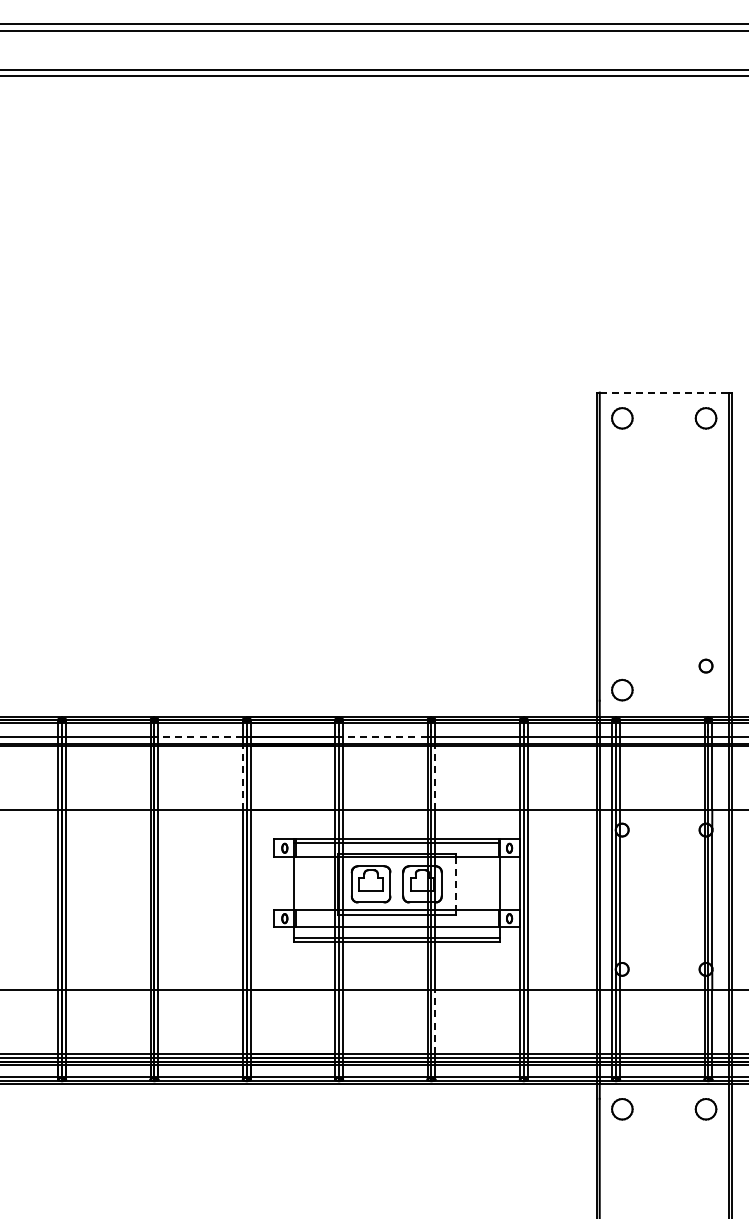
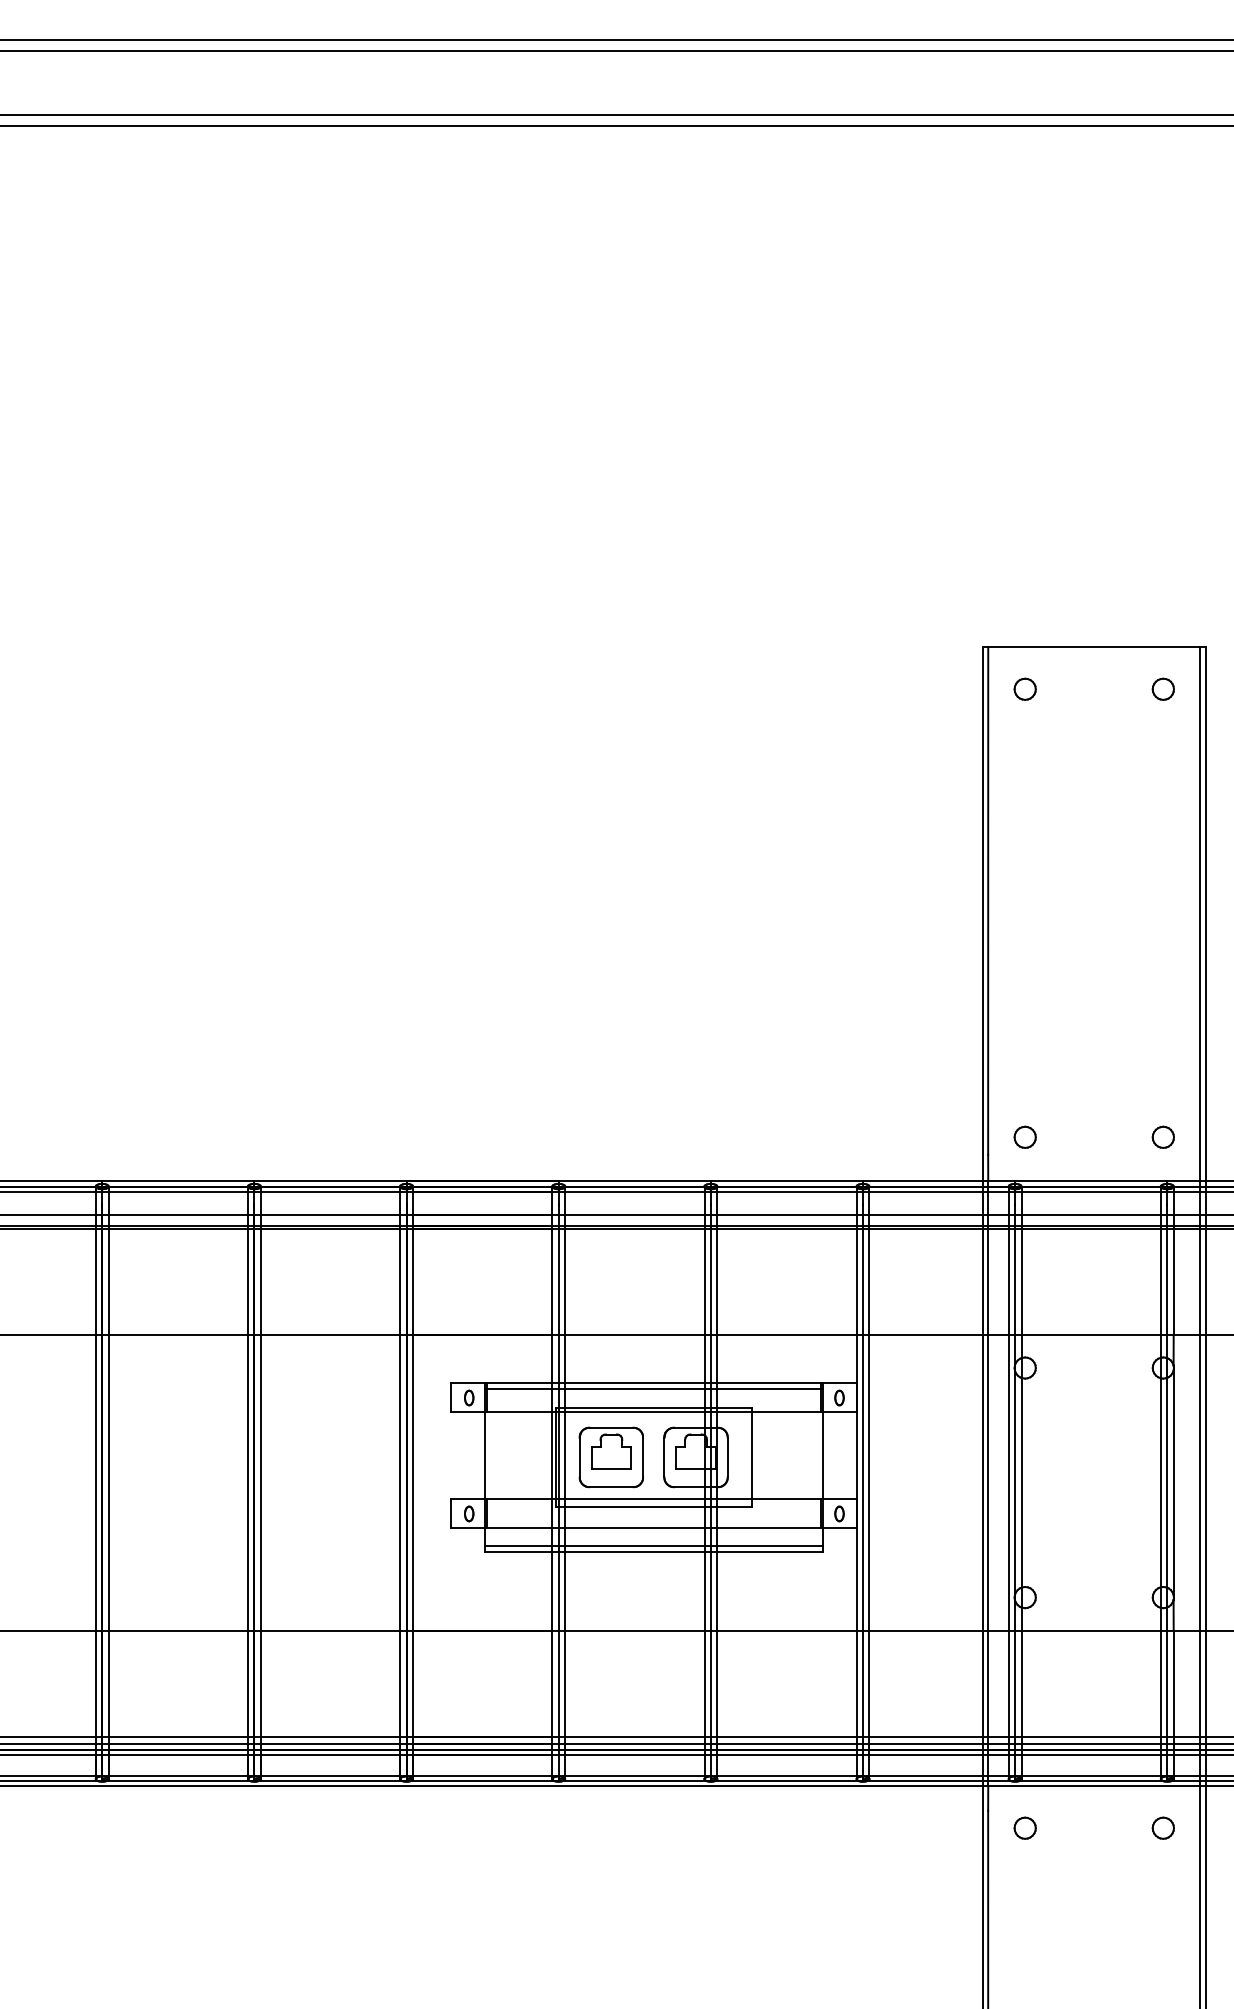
line: (664, 392) -> (1094, 646), dashed -> solid
part: (621, 417) -> (1024, 688), size x0.62
part: (705, 417) -> (1162, 688), size x0.62
part: (705, 665) -> (1162, 1136), moved
part: (621, 689) -> (1024, 1136), size x0.62
line: (200, 737) -> (330, 1215), dashed -> solid
line: (384, 737) -> (633, 1215), dashed -> solid
line: (242, 777) -> (399, 1281), dashed -> solid
line: (435, 777) -> (717, 1281), dashed -> solid
line: (456, 883) -> (752, 1456), dashed -> solid
line: (435, 1021) -> (717, 1683), dashed -> solid
part: (621, 1109) -> (1024, 1828), size x0.62
part: (705, 1109) -> (1162, 1828), size x0.62

